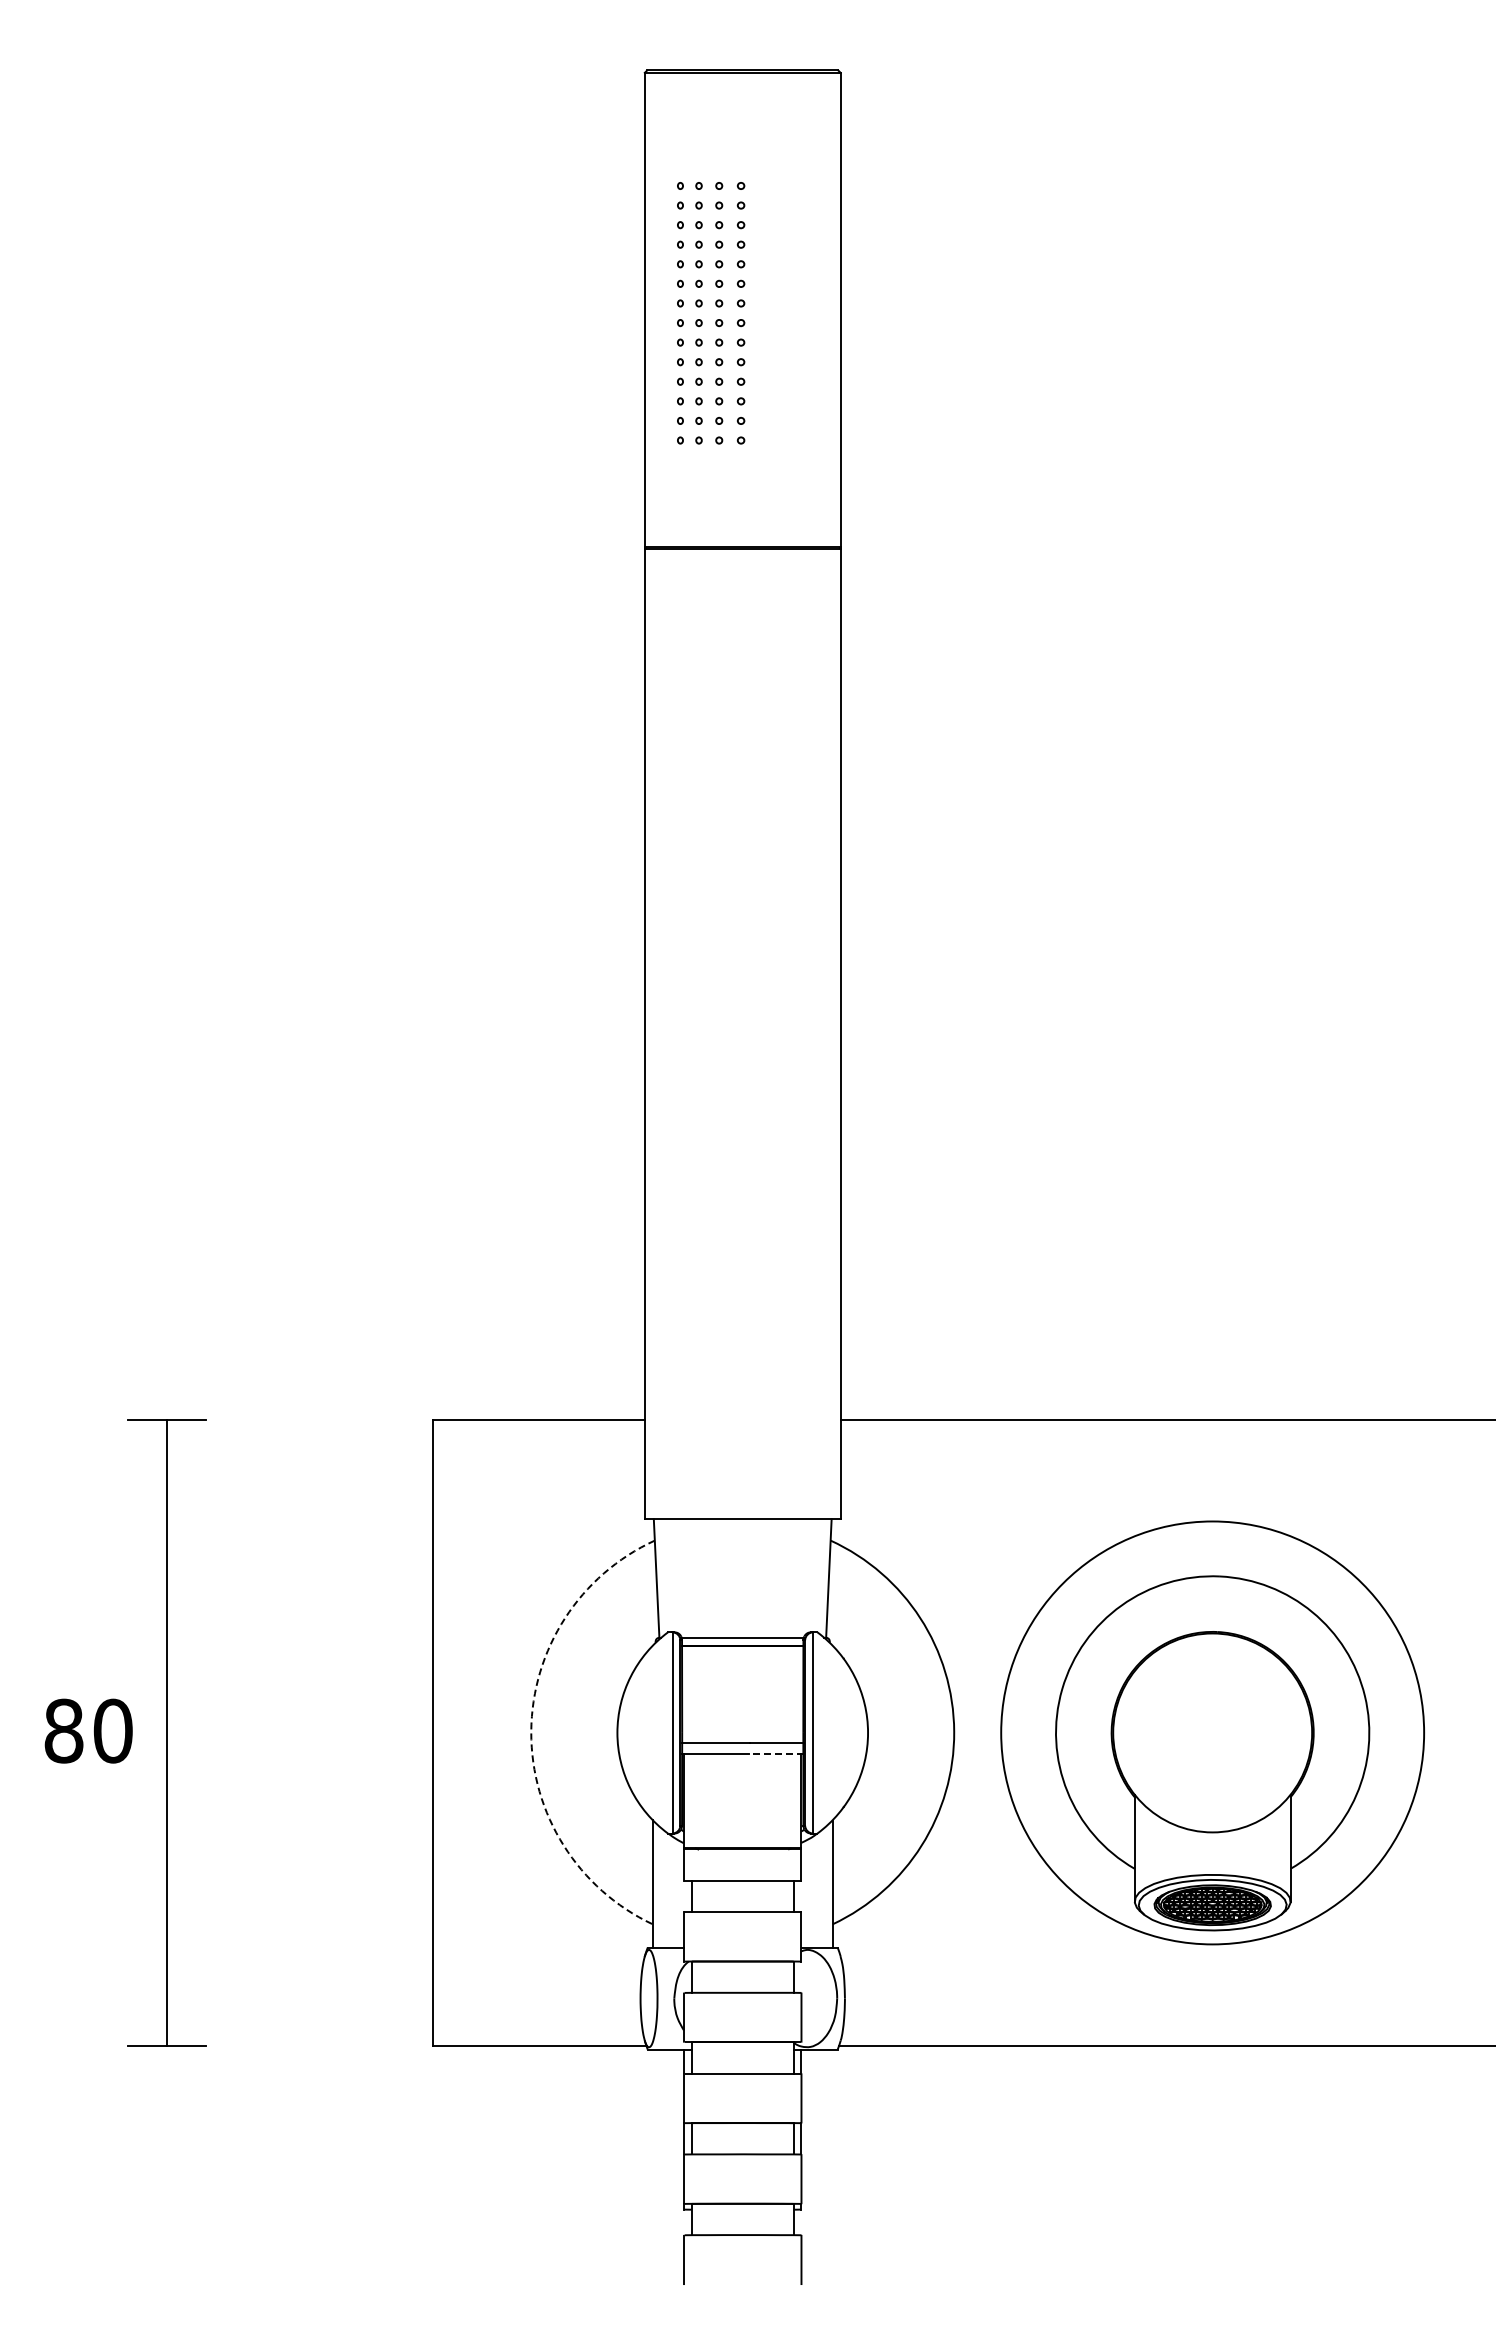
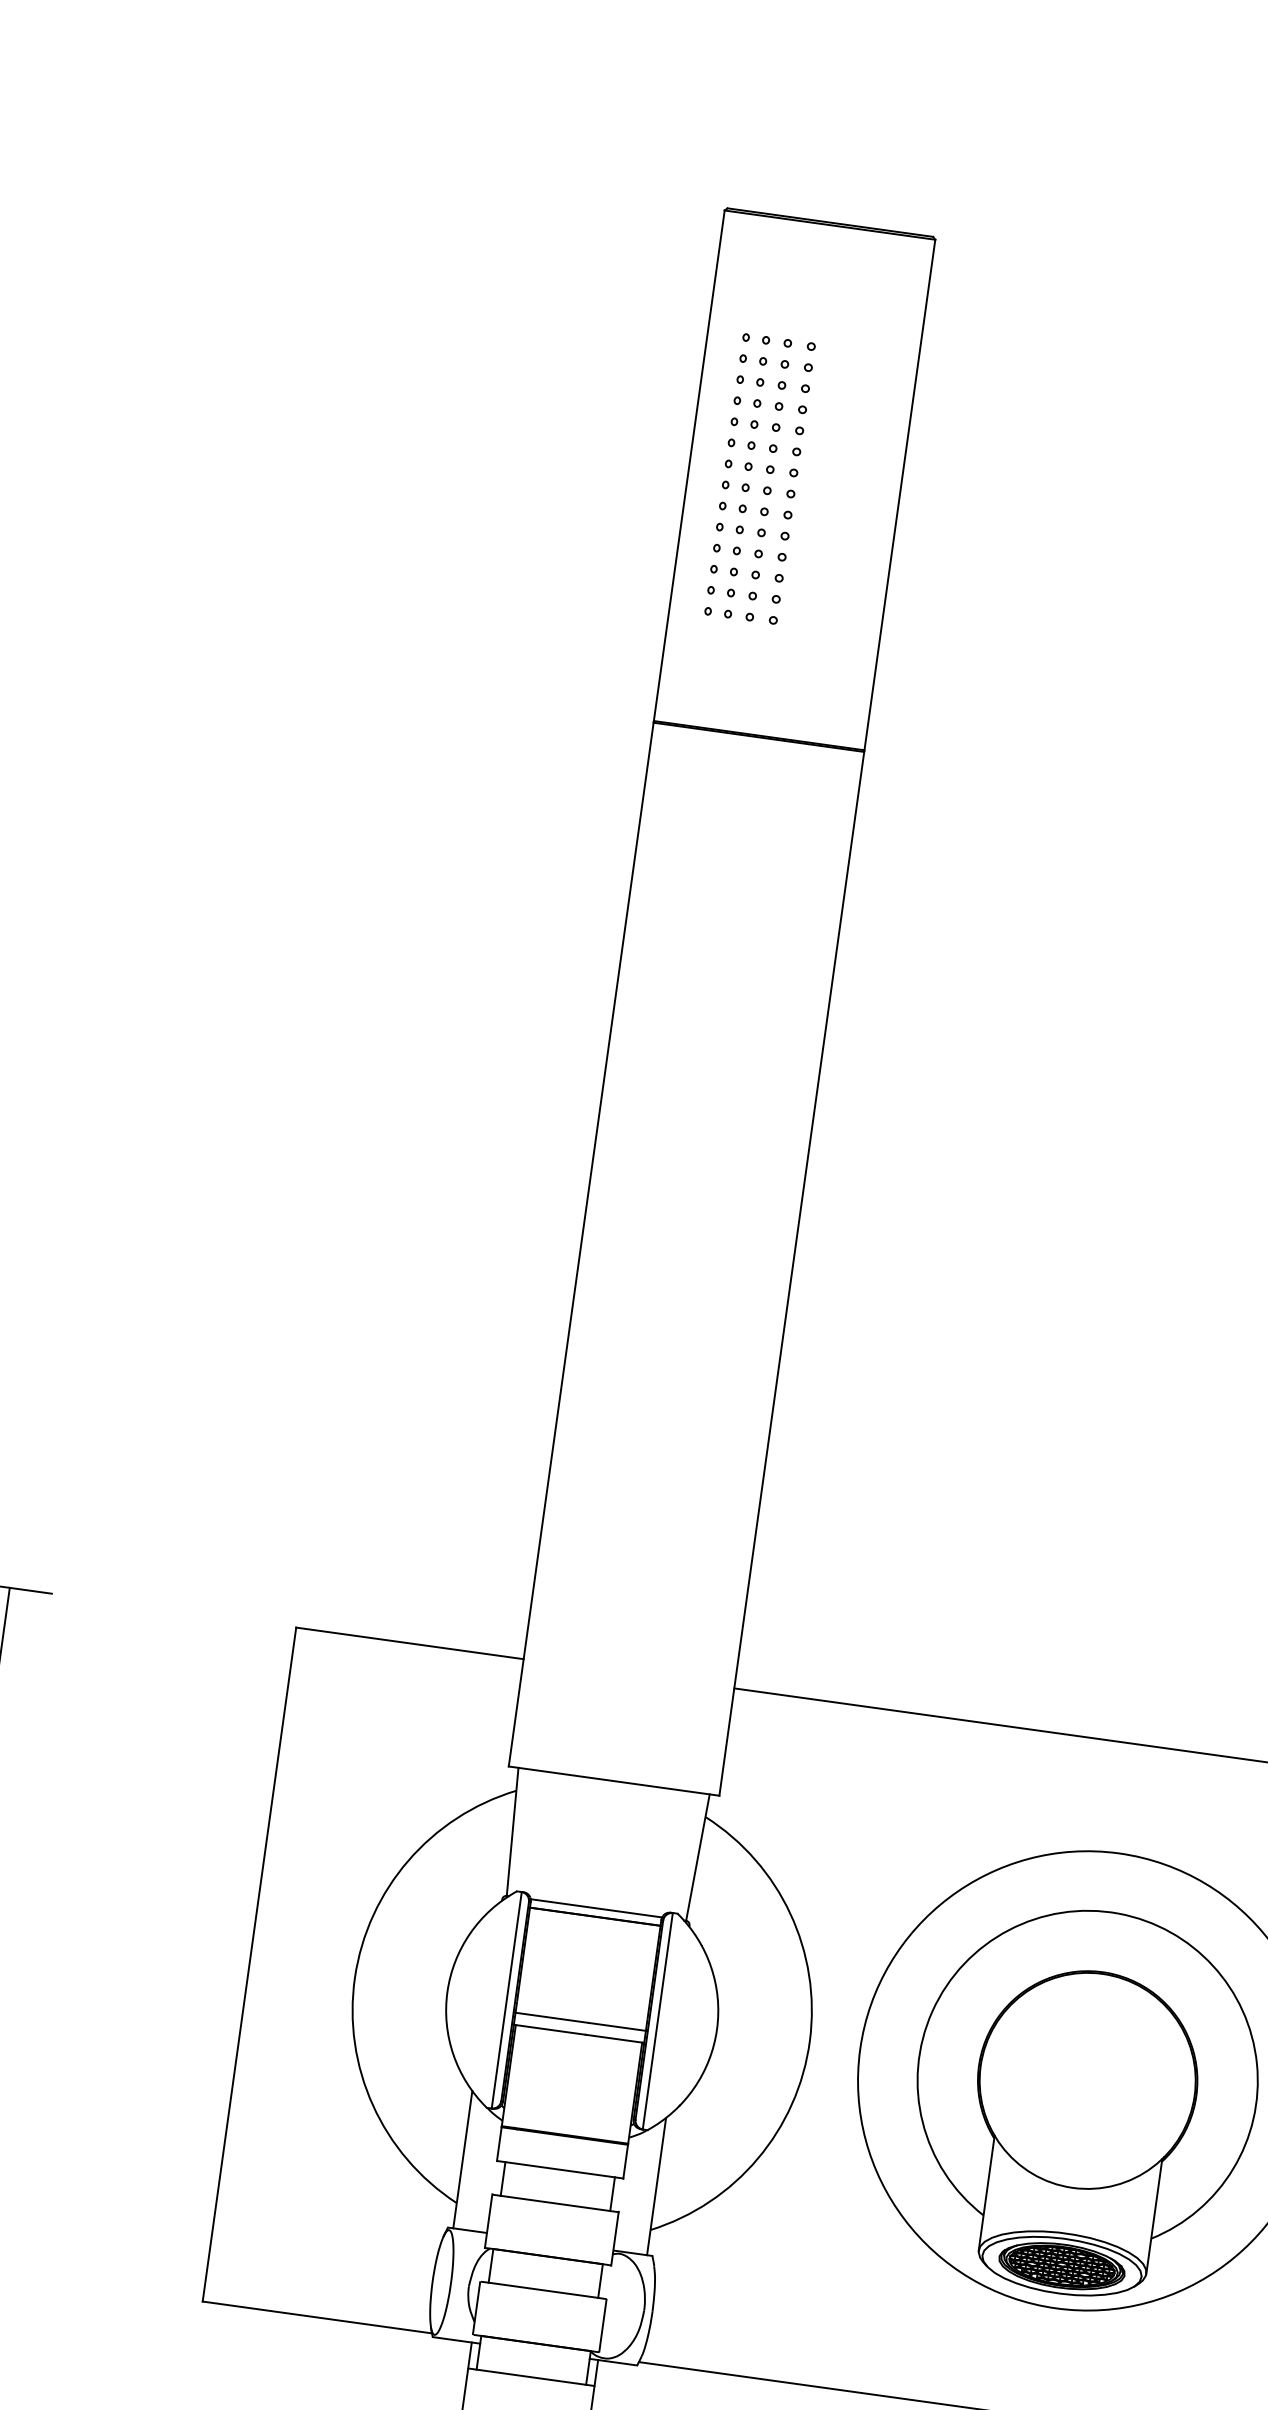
arc: (531, 1731) -> (355, 1977), dashed -> solid
line: (775, 1754) -> (614, 2038), dashed -> solid

